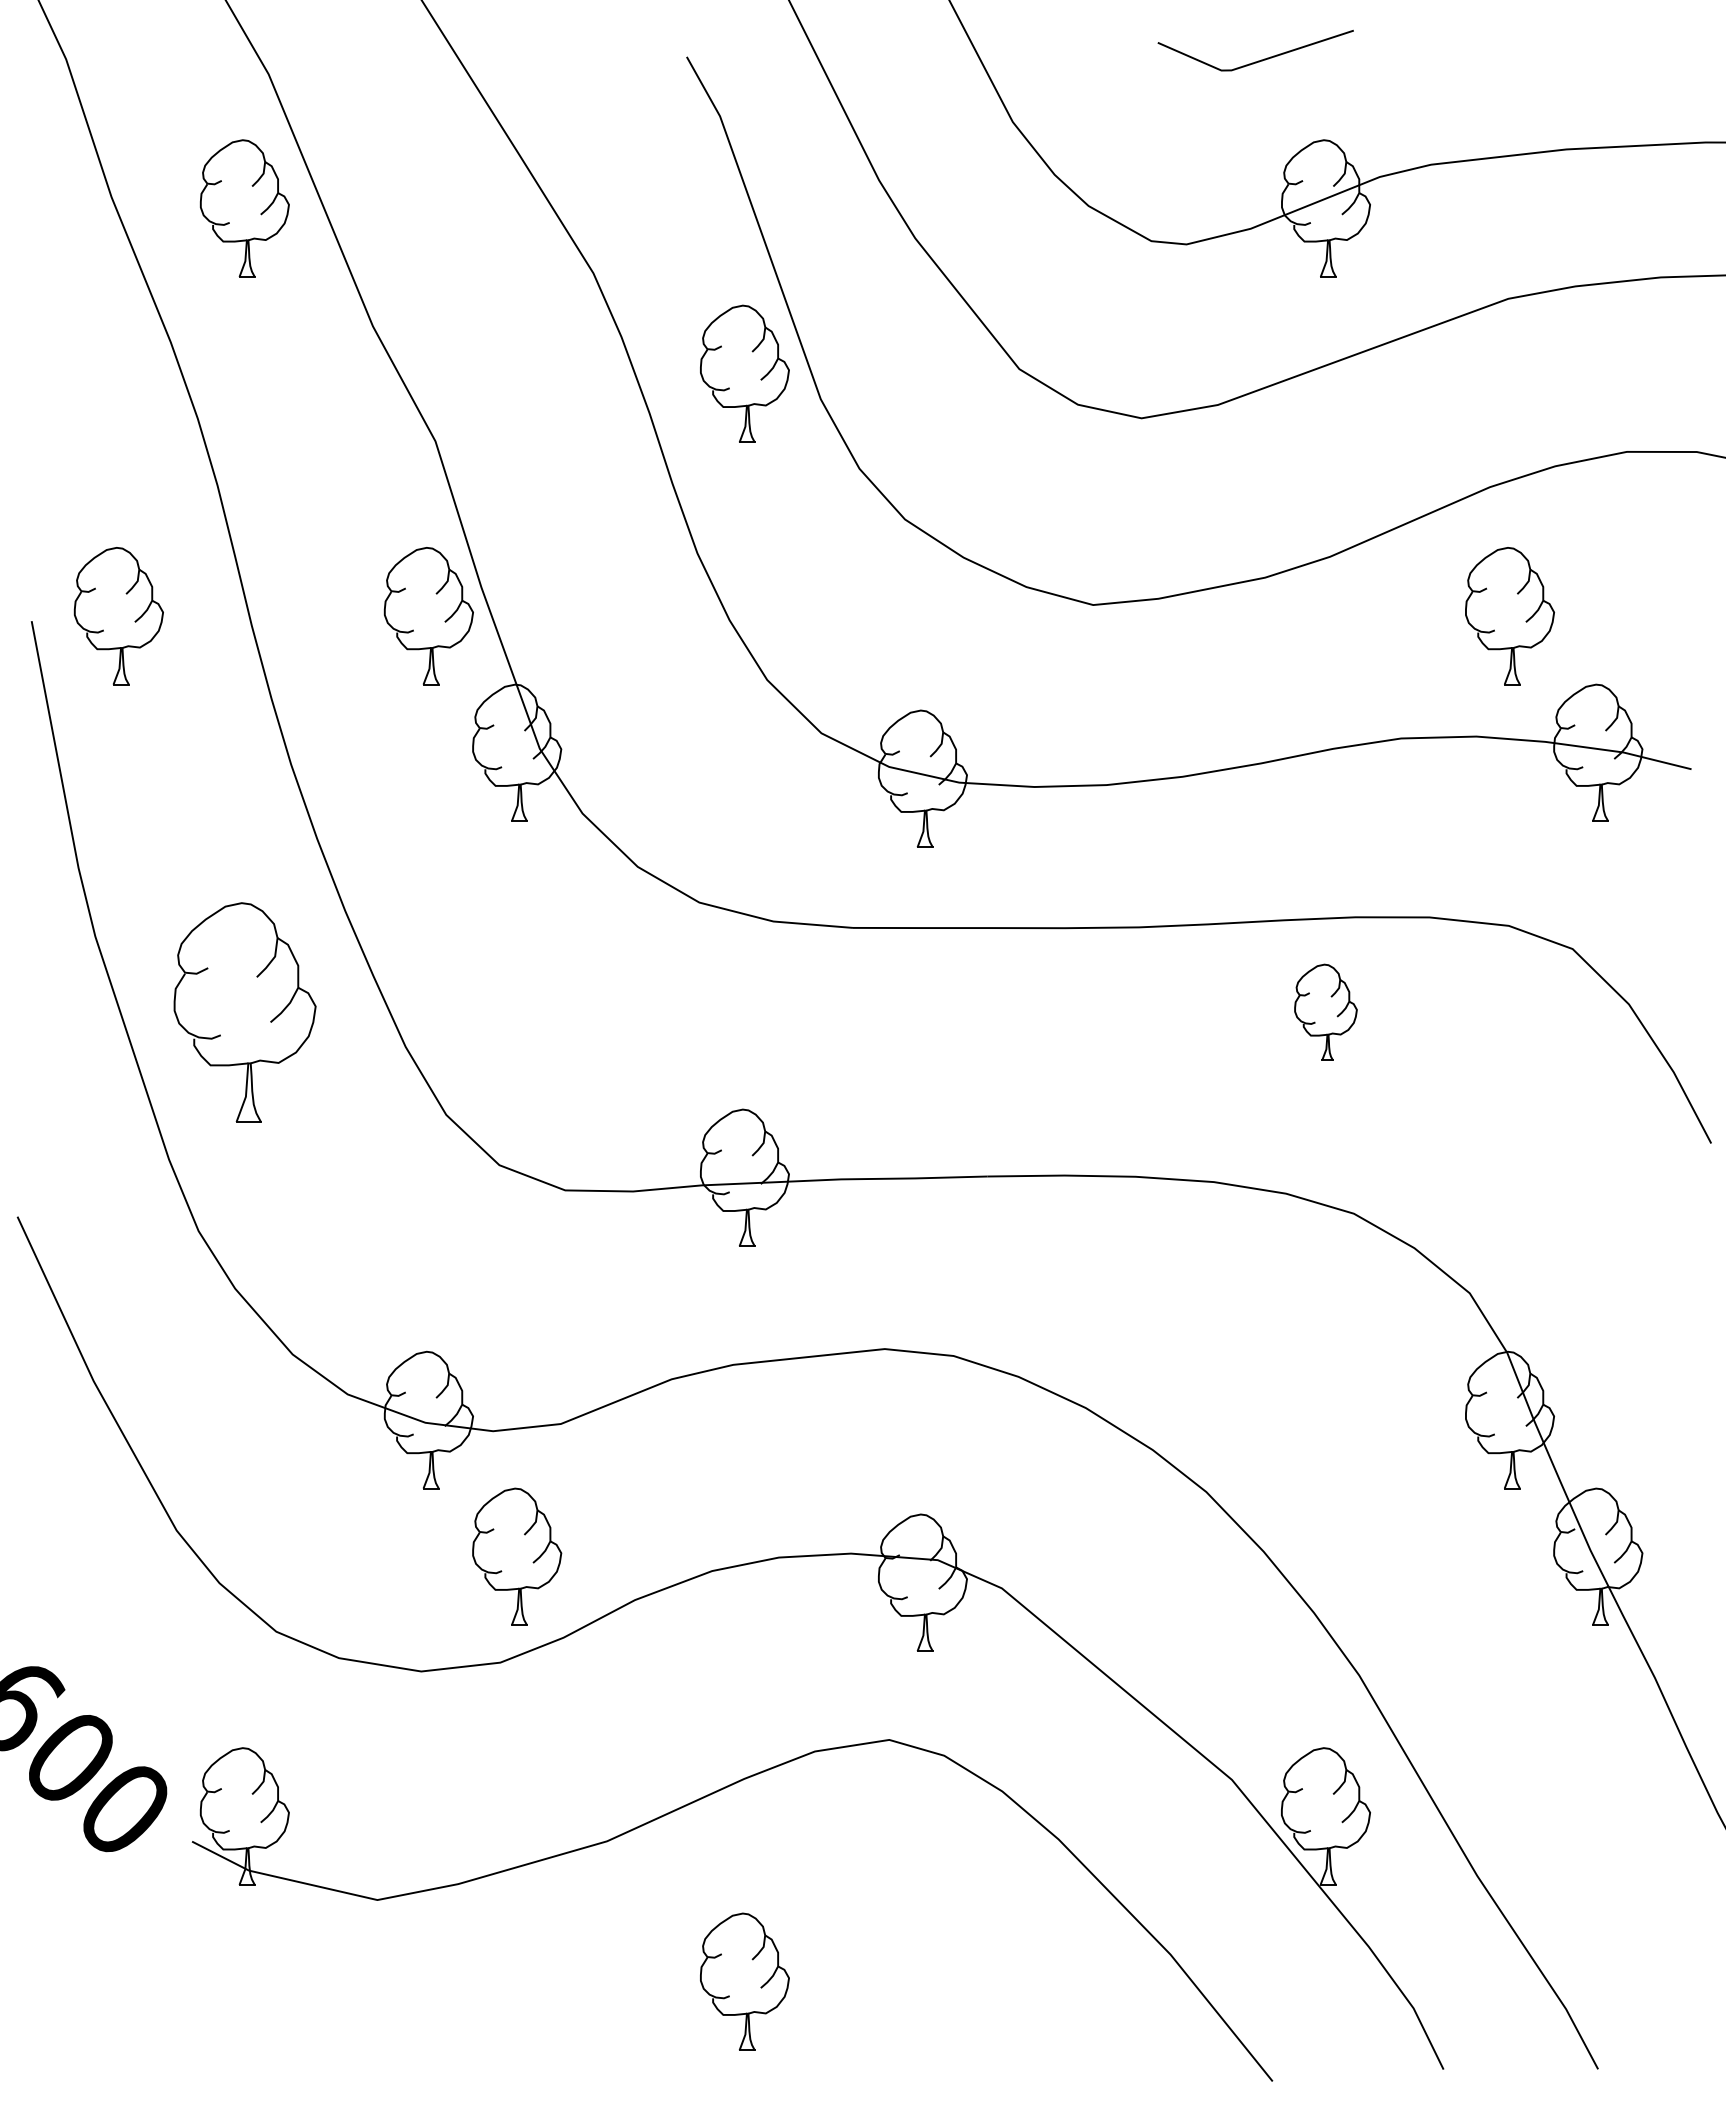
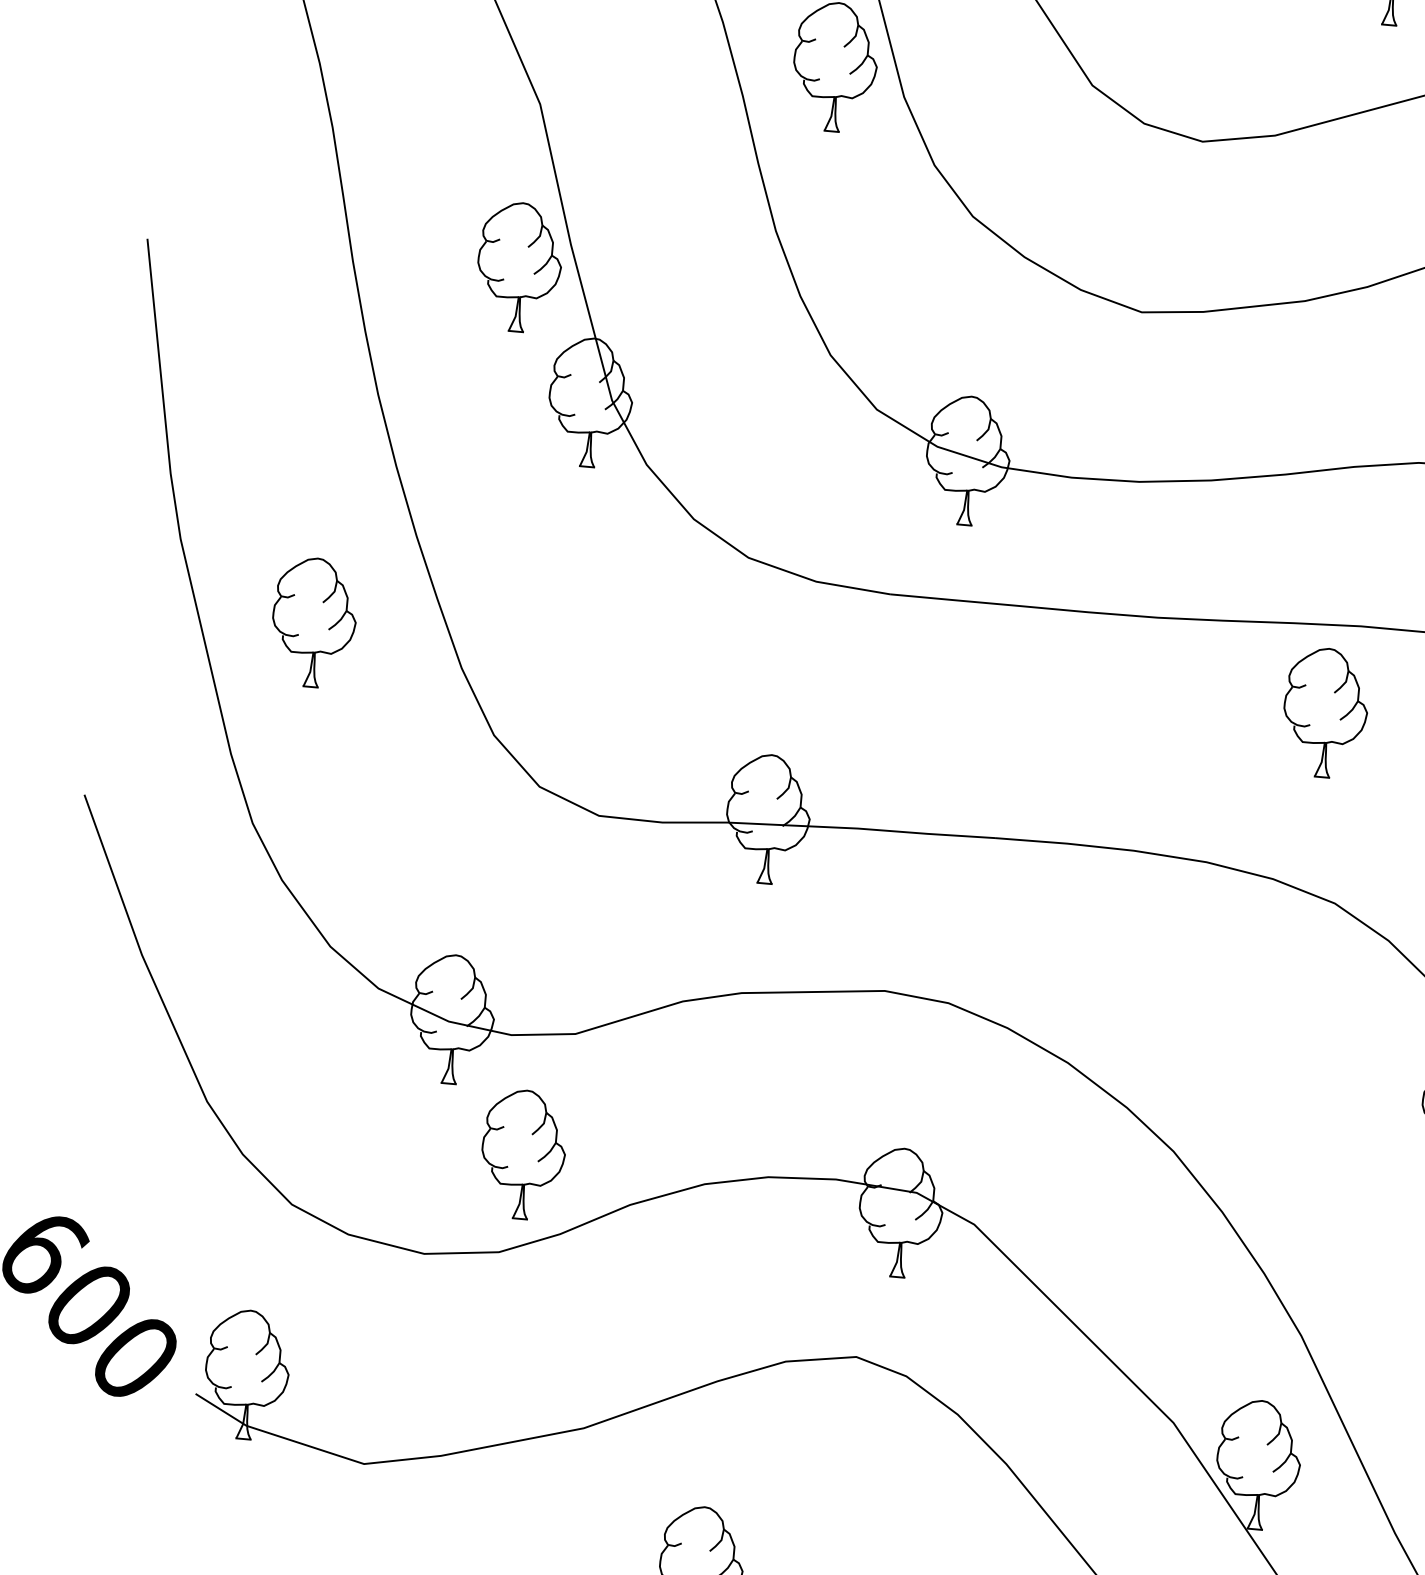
part: (118, 616) -> (229, 241), removed
part: (244, 1012) -> (313, 622), size x0.62
part: (1325, 1012) -> (1325, 712), size x1.43

